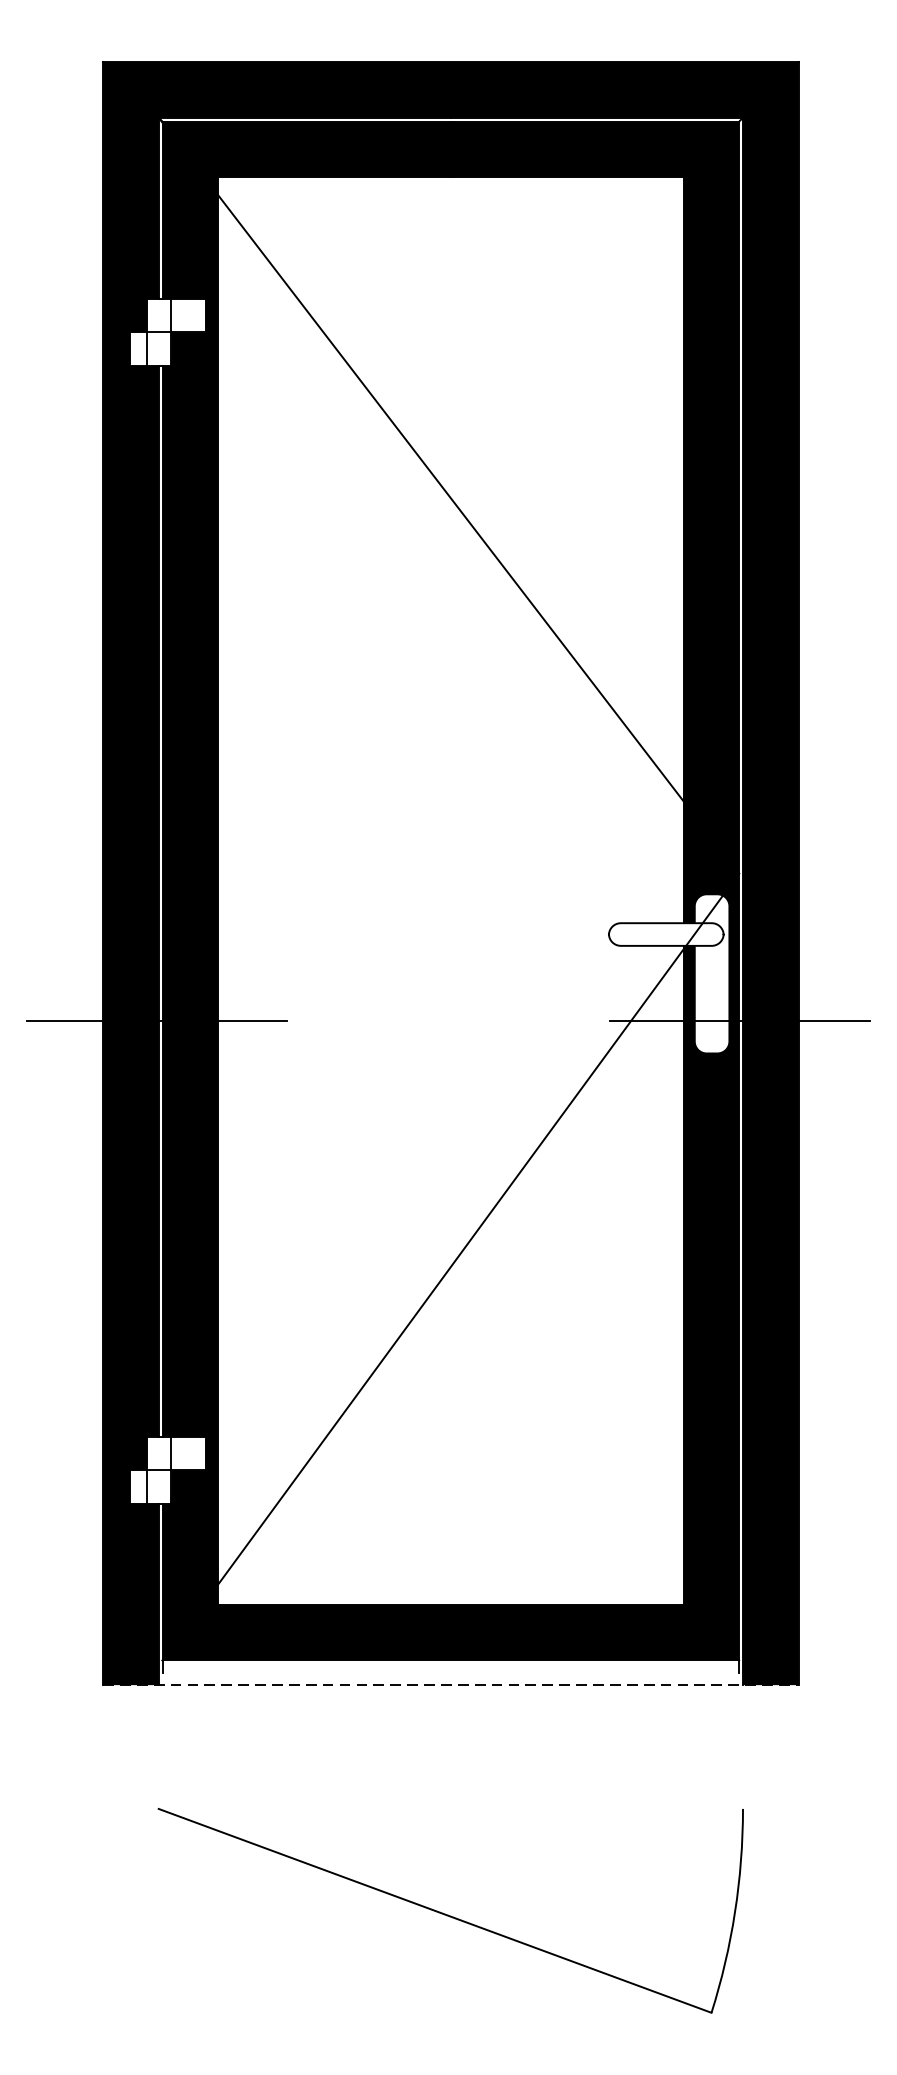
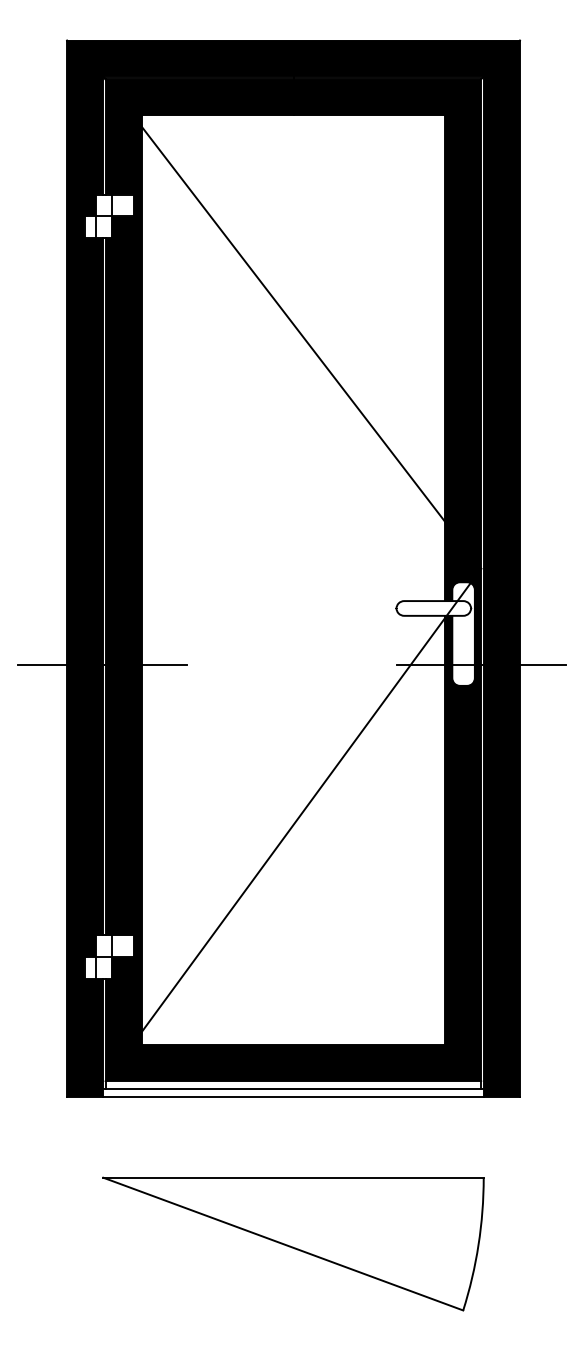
line: (450, 1673) -> (293, 1089), added
line: (452, 1685) -> (294, 1097), dashed -> solid
line: (450, 1808) -> (293, 1177), added

